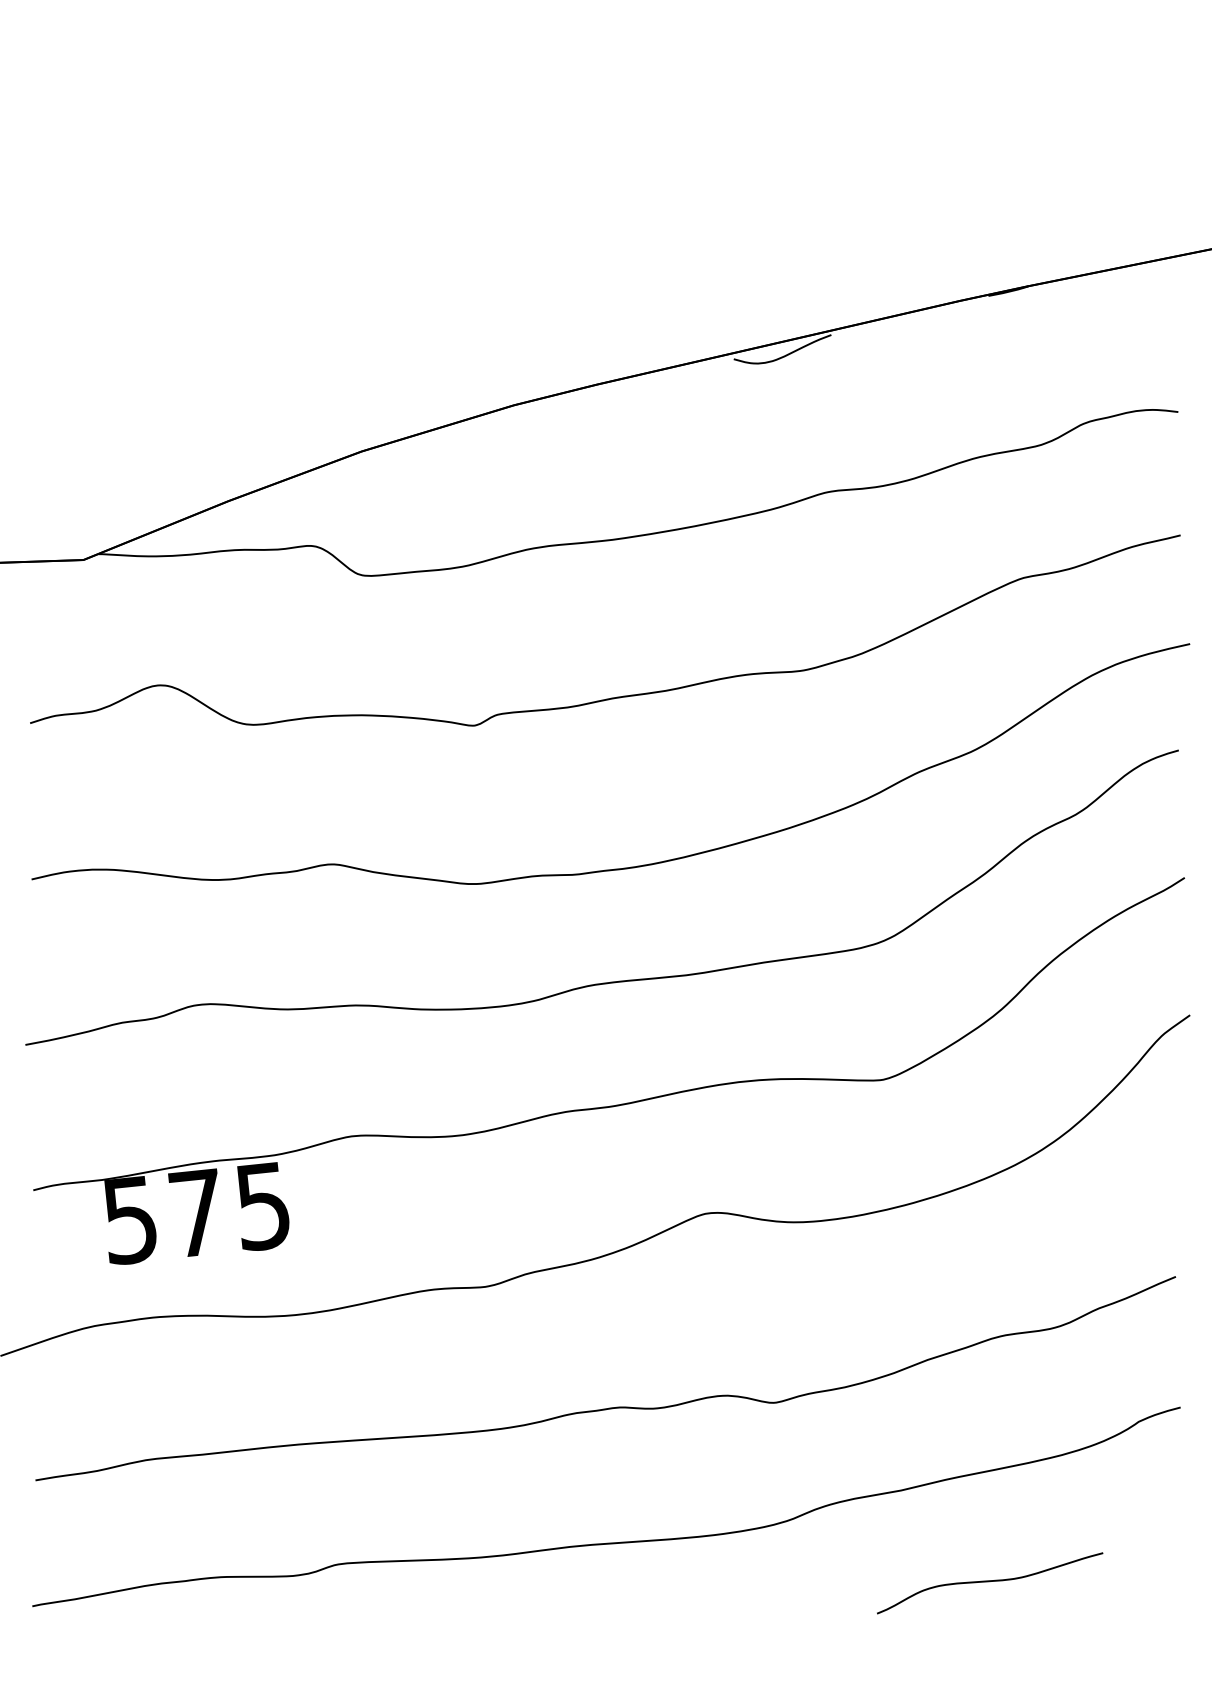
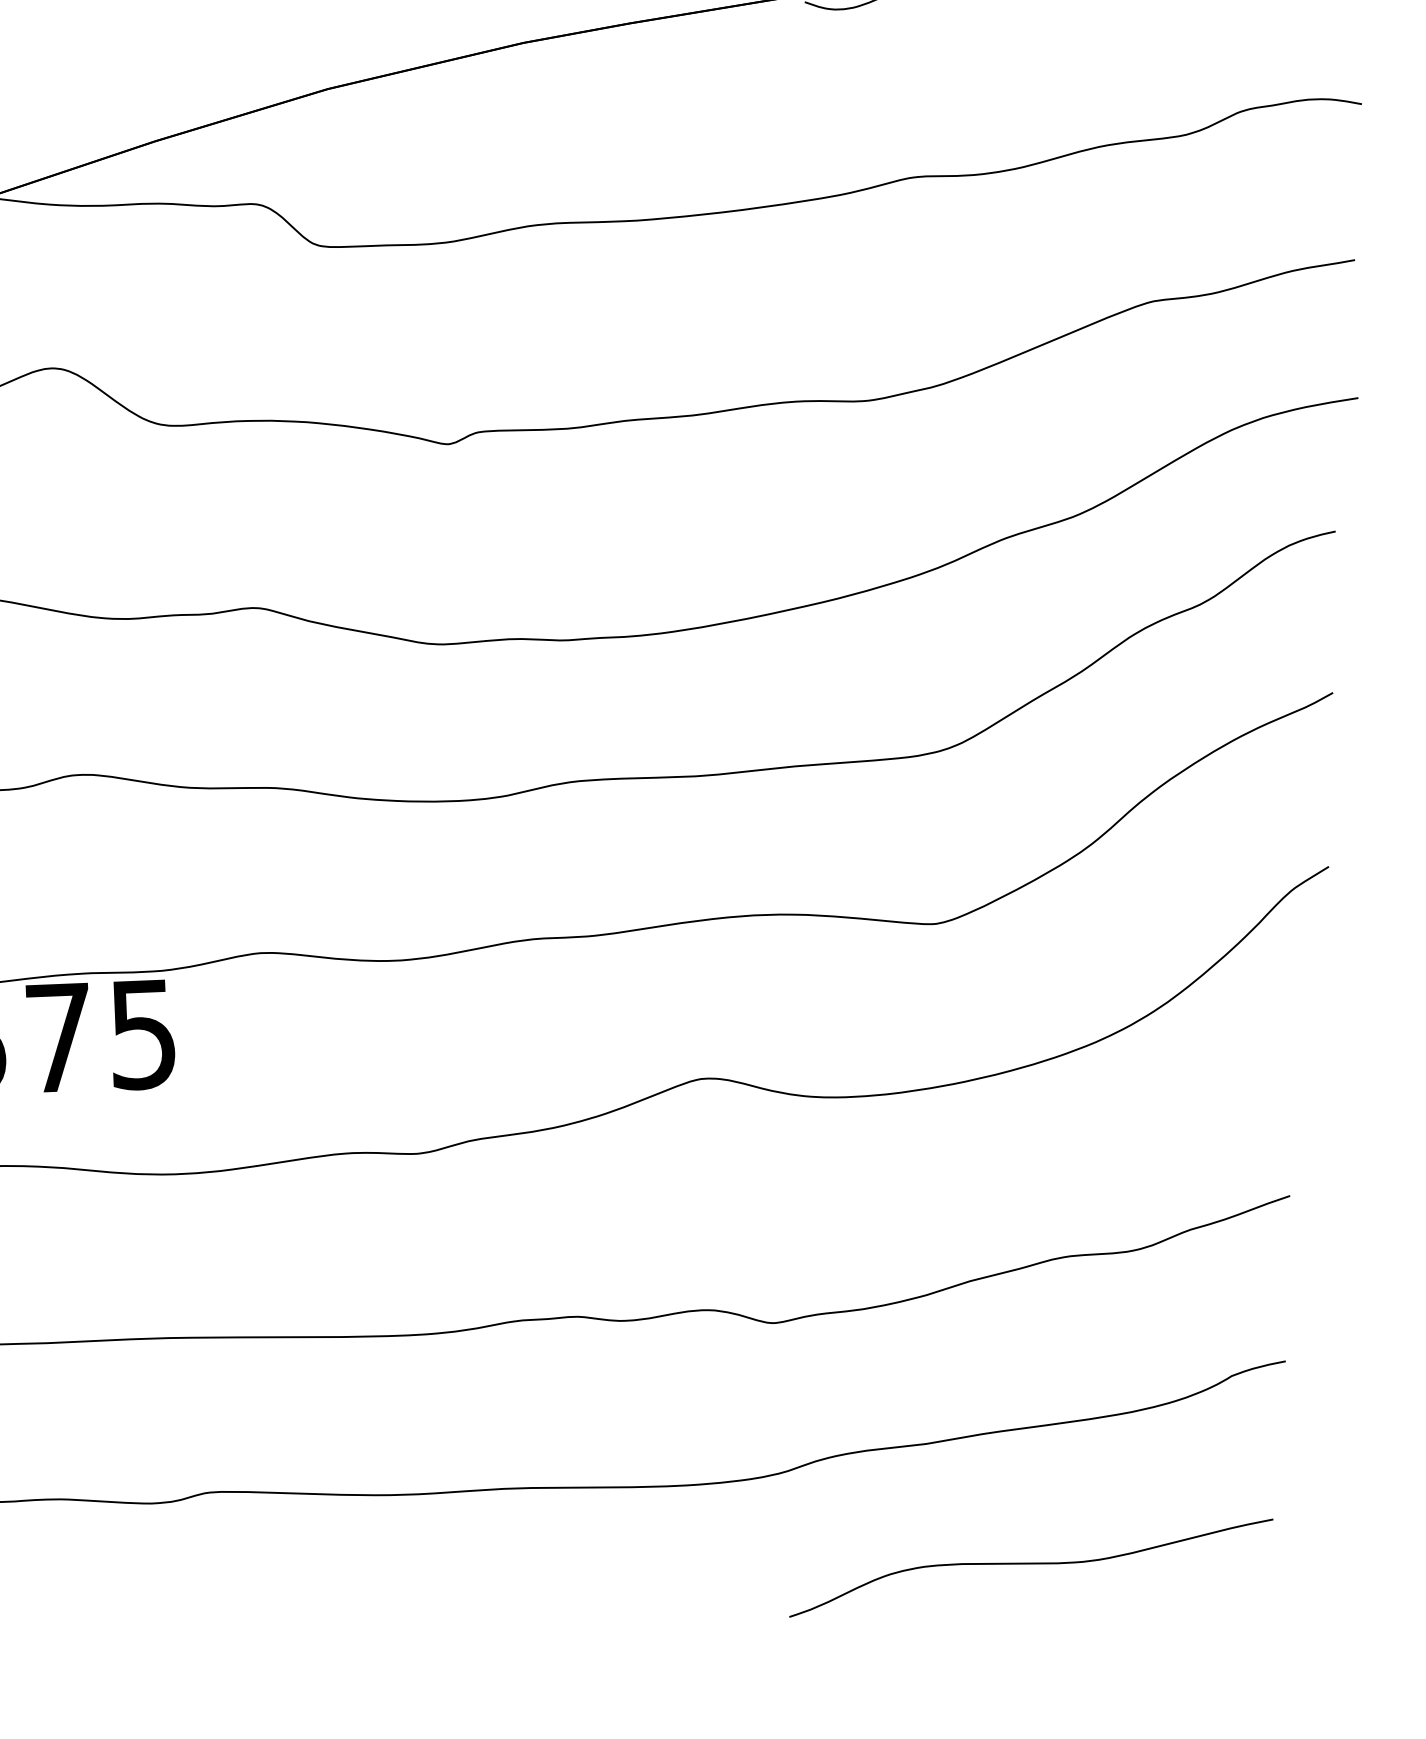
part: (989, 1583) -> (1030, 1568), size x1.67

